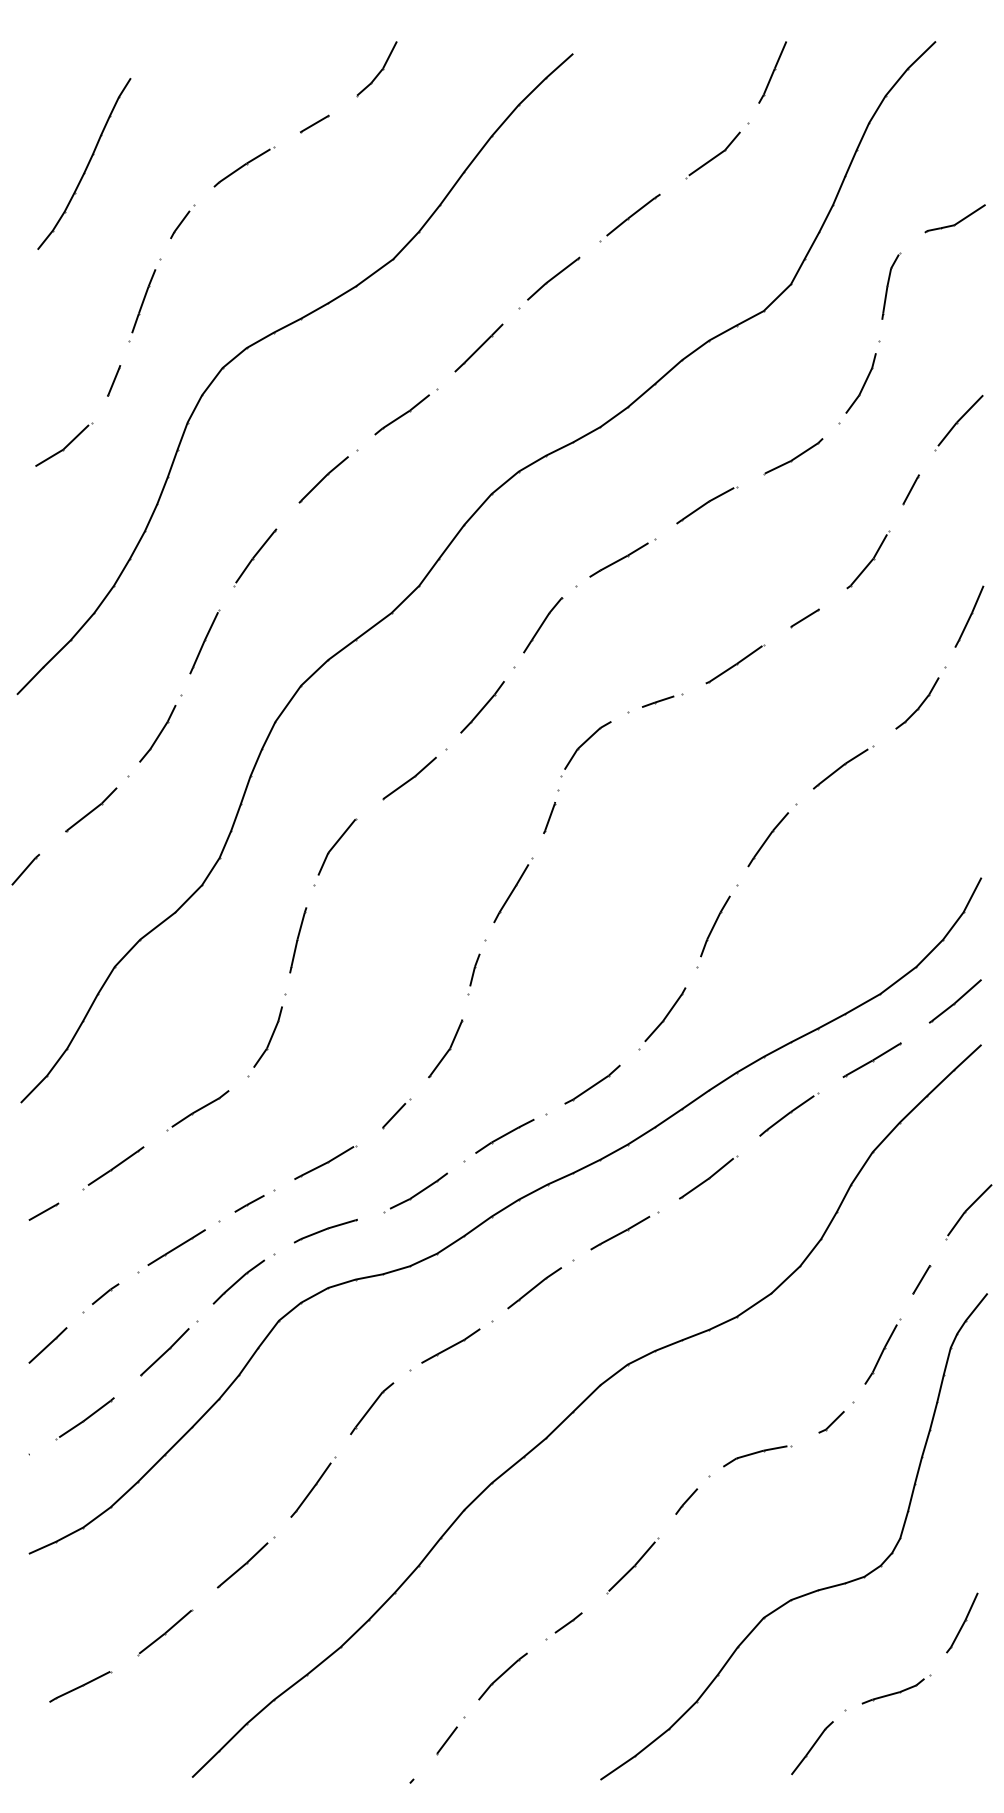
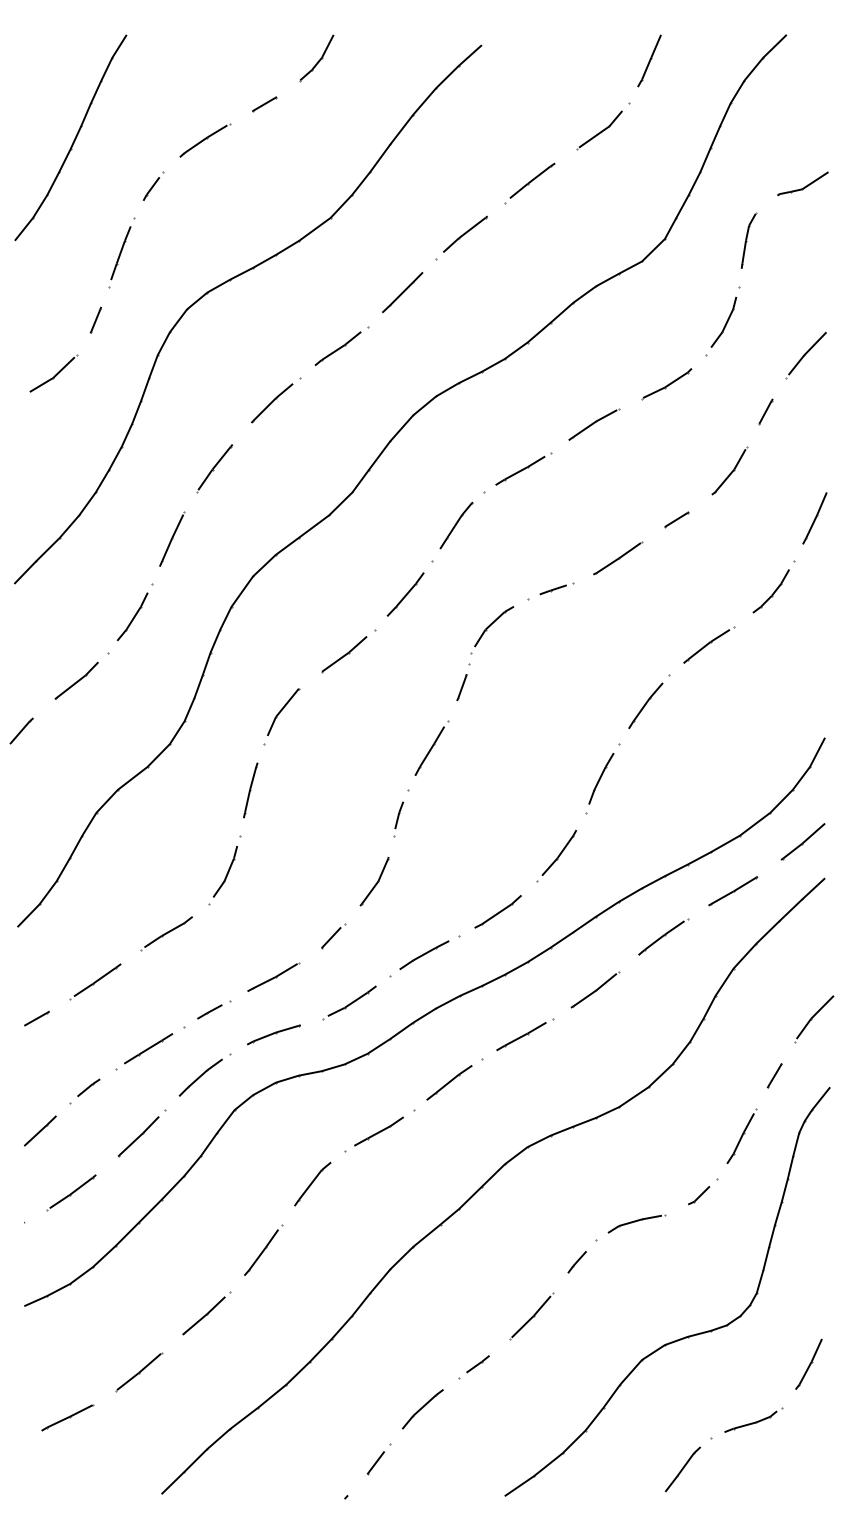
part: (84, 163) -> (71, 137), size x1.43

